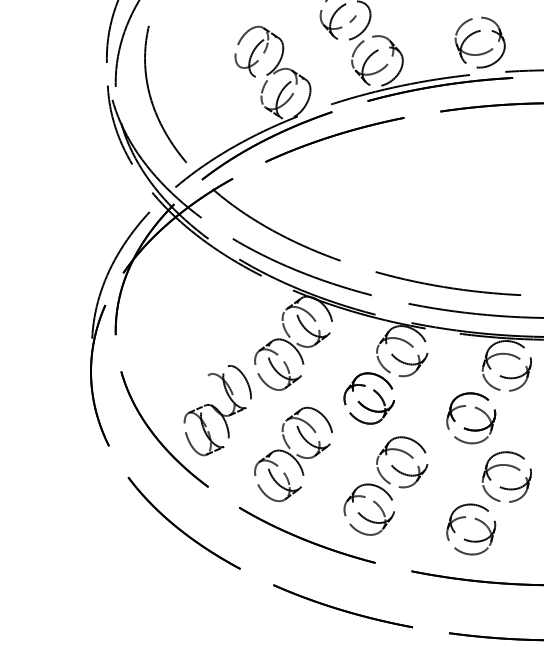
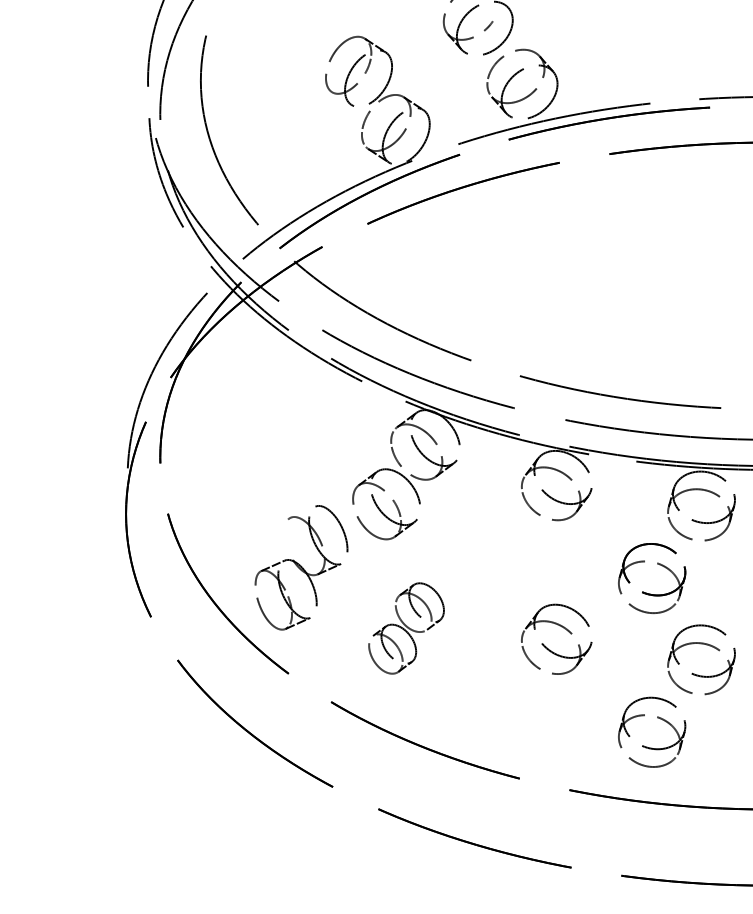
part: (477, 32) -> (661, 44), removed
part: (373, 391) -> (517, 541), removed
part: (293, 454) -> (406, 628), size x0.7
part: (374, 502) -> (518, 695), removed

